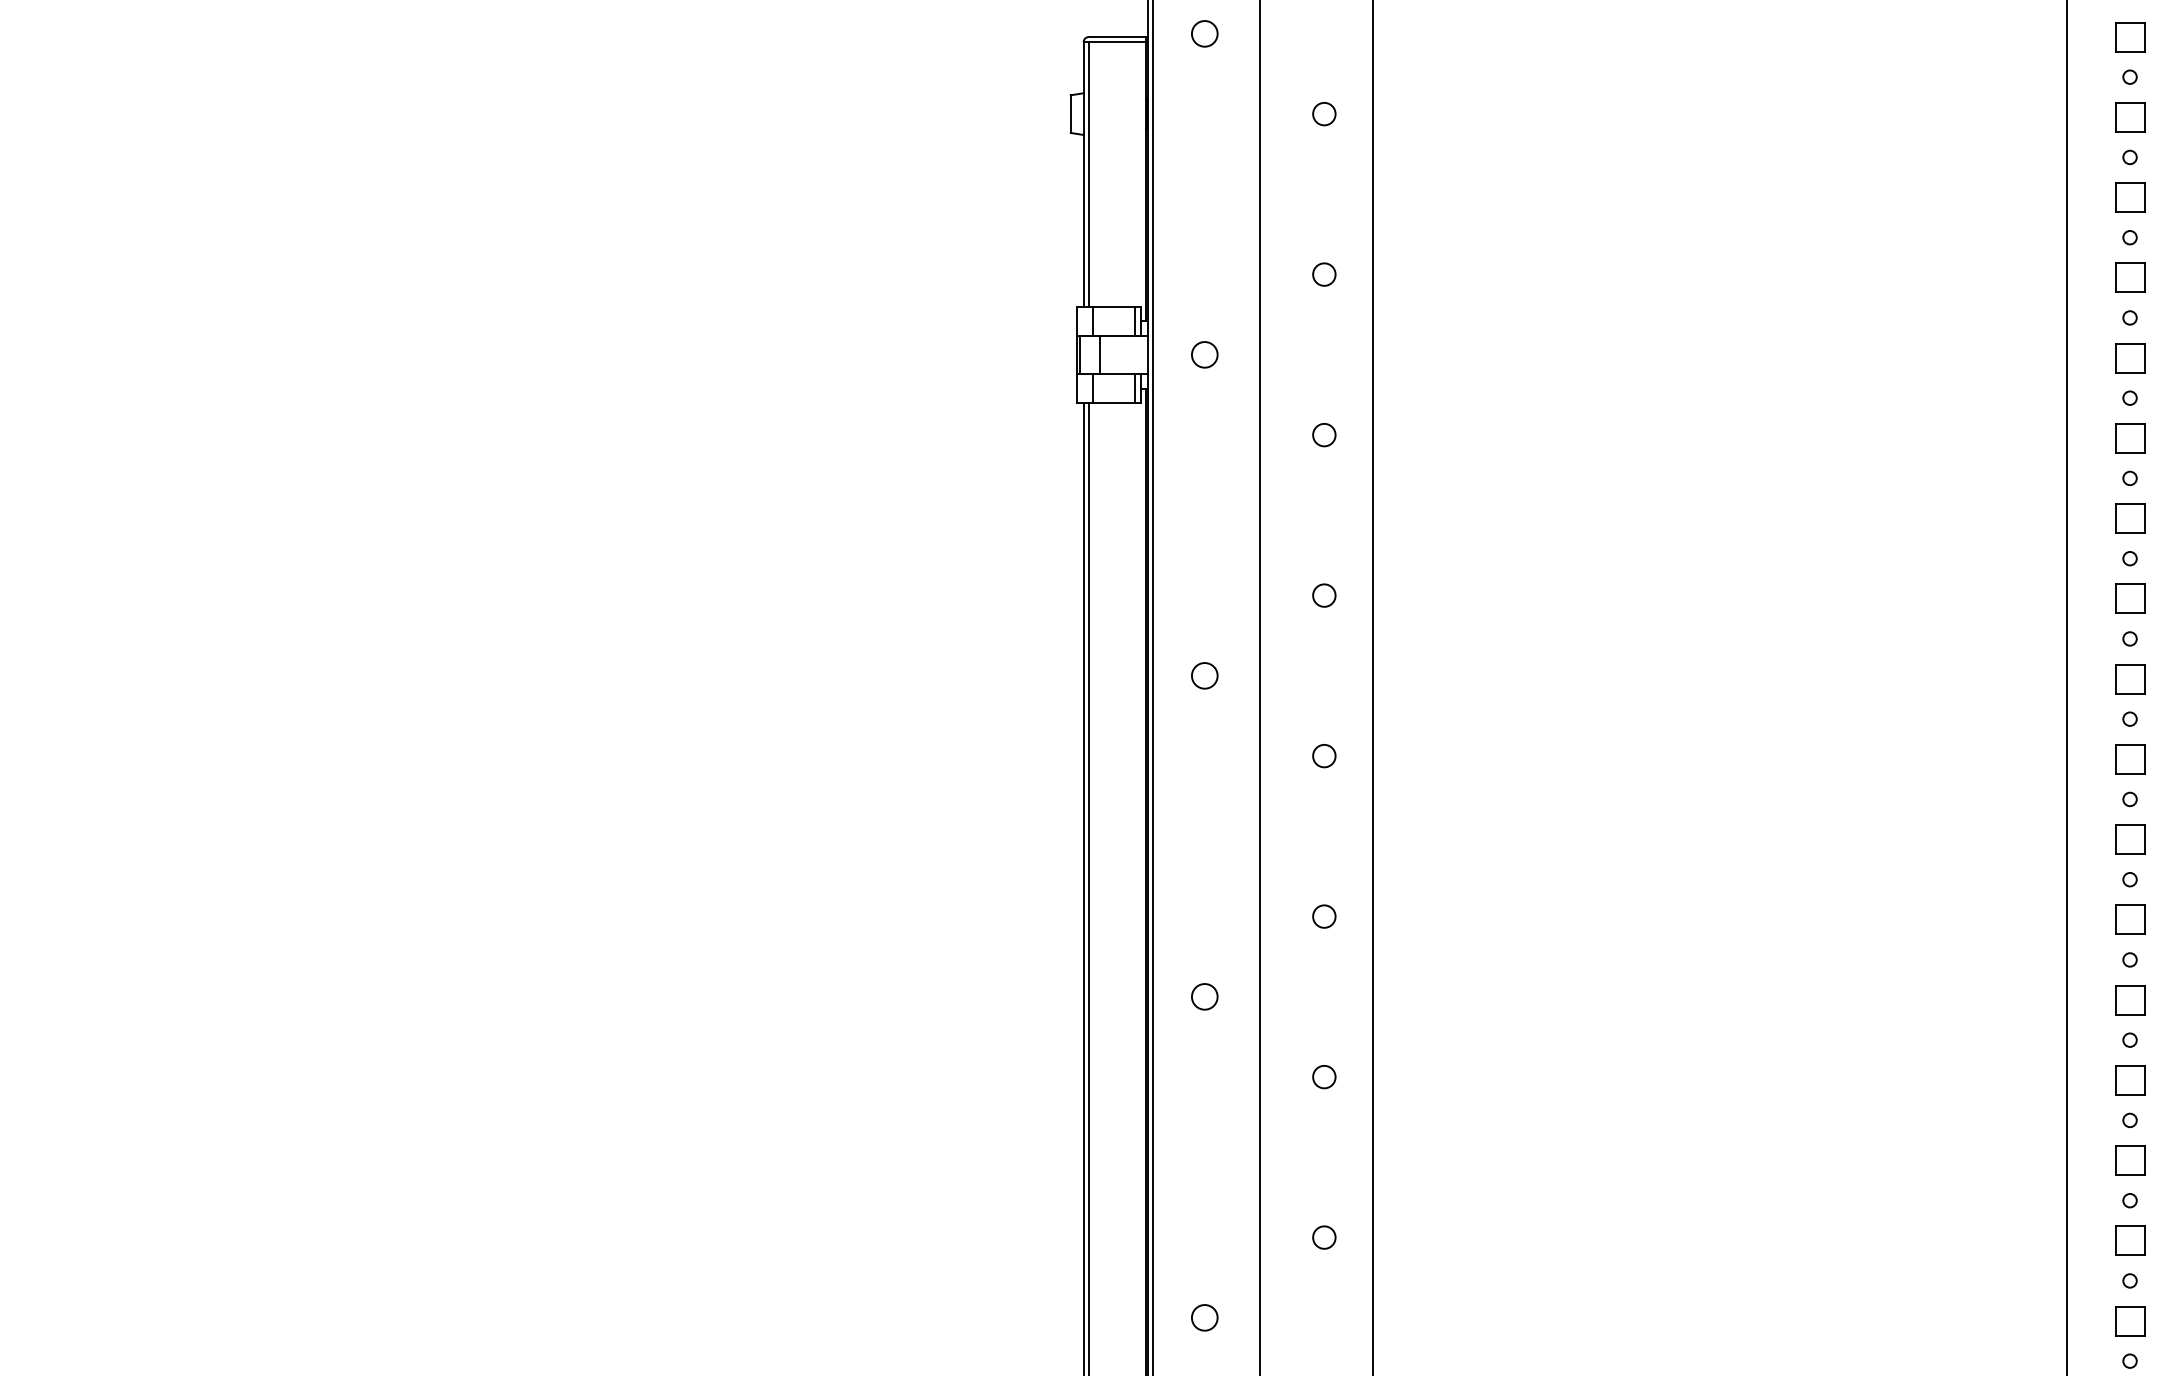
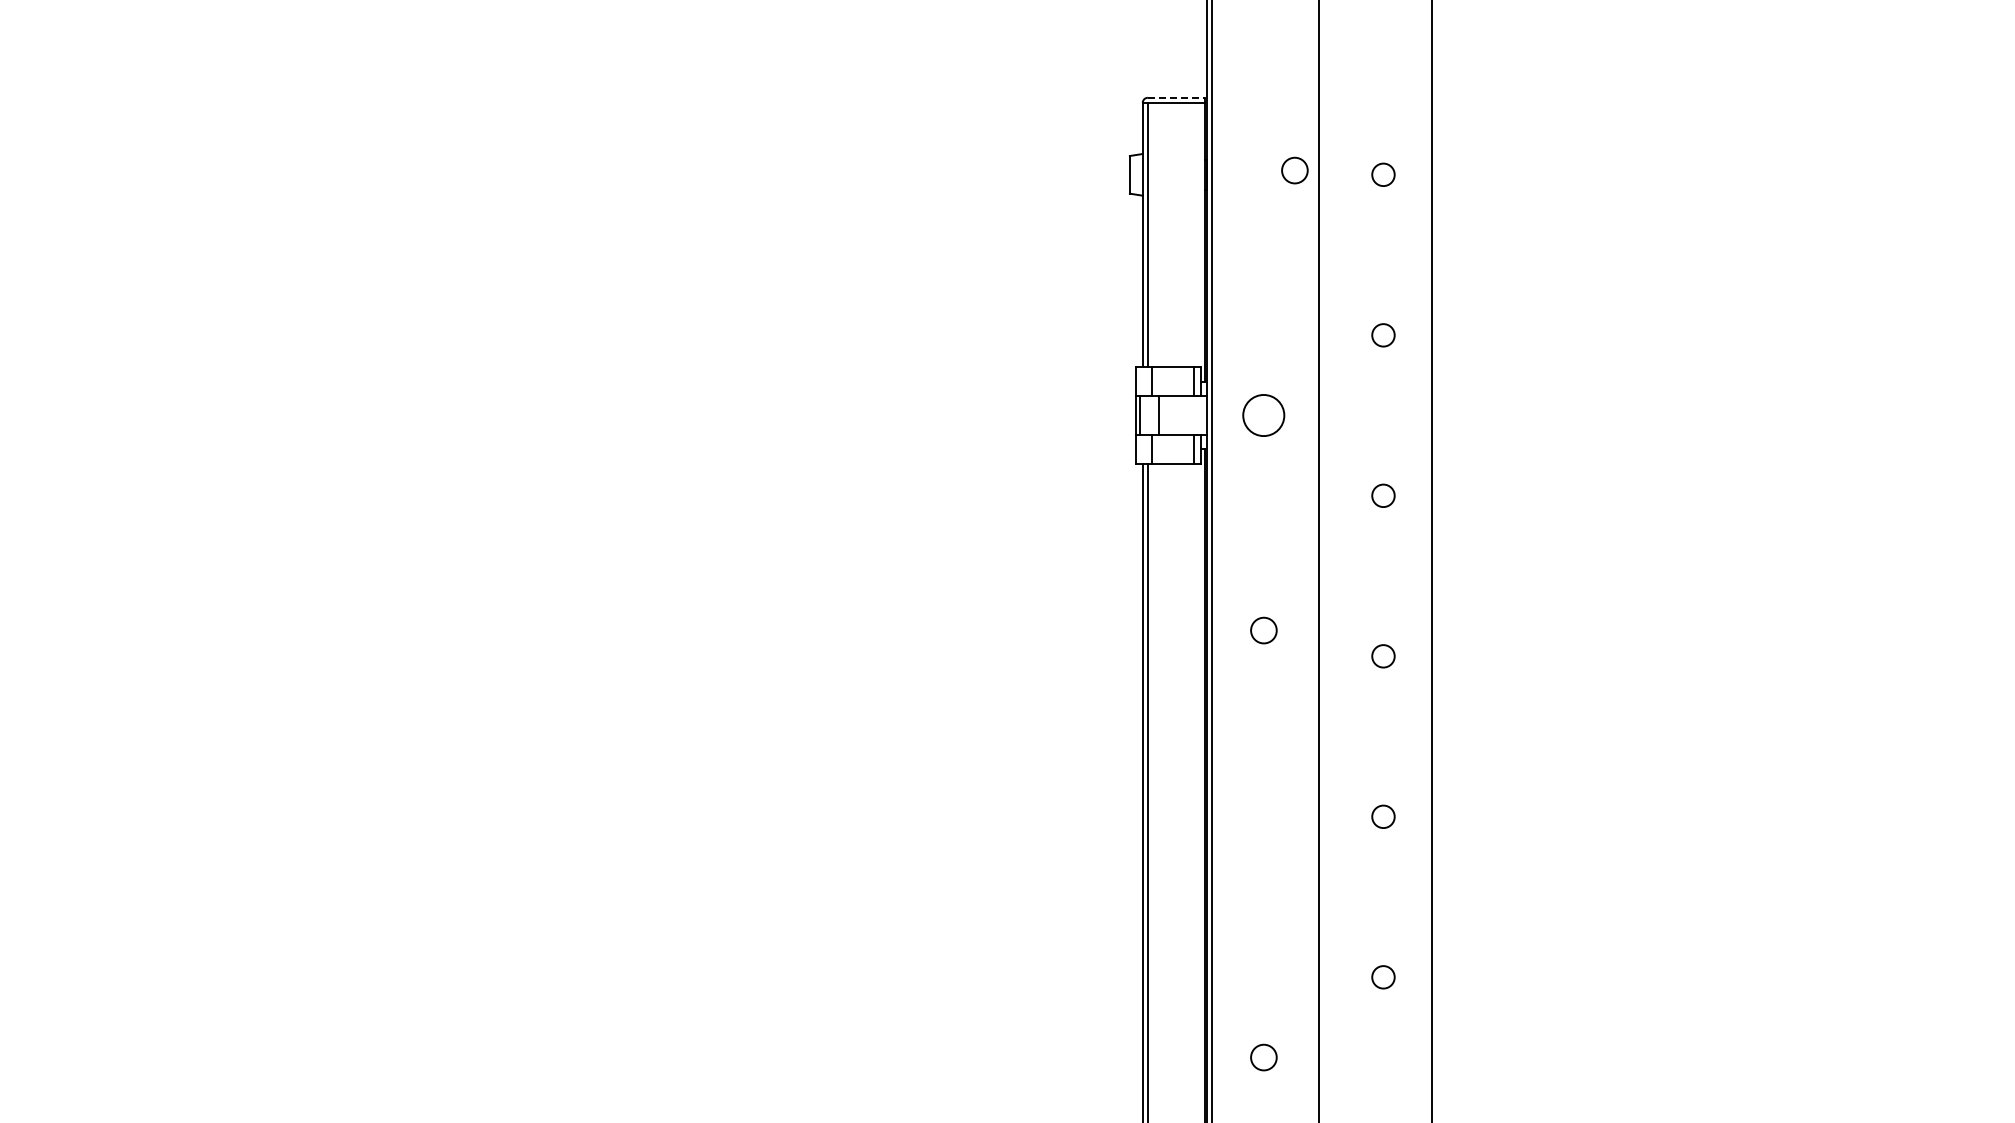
circle: (1204, 33) -> (1294, 170), moved
line: (1117, 37) -> (1176, 98), solid -> dashed
circle: (1204, 354) -> (1263, 415), size x1.6
circle: (1204, 675) -> (1263, 630), moved

